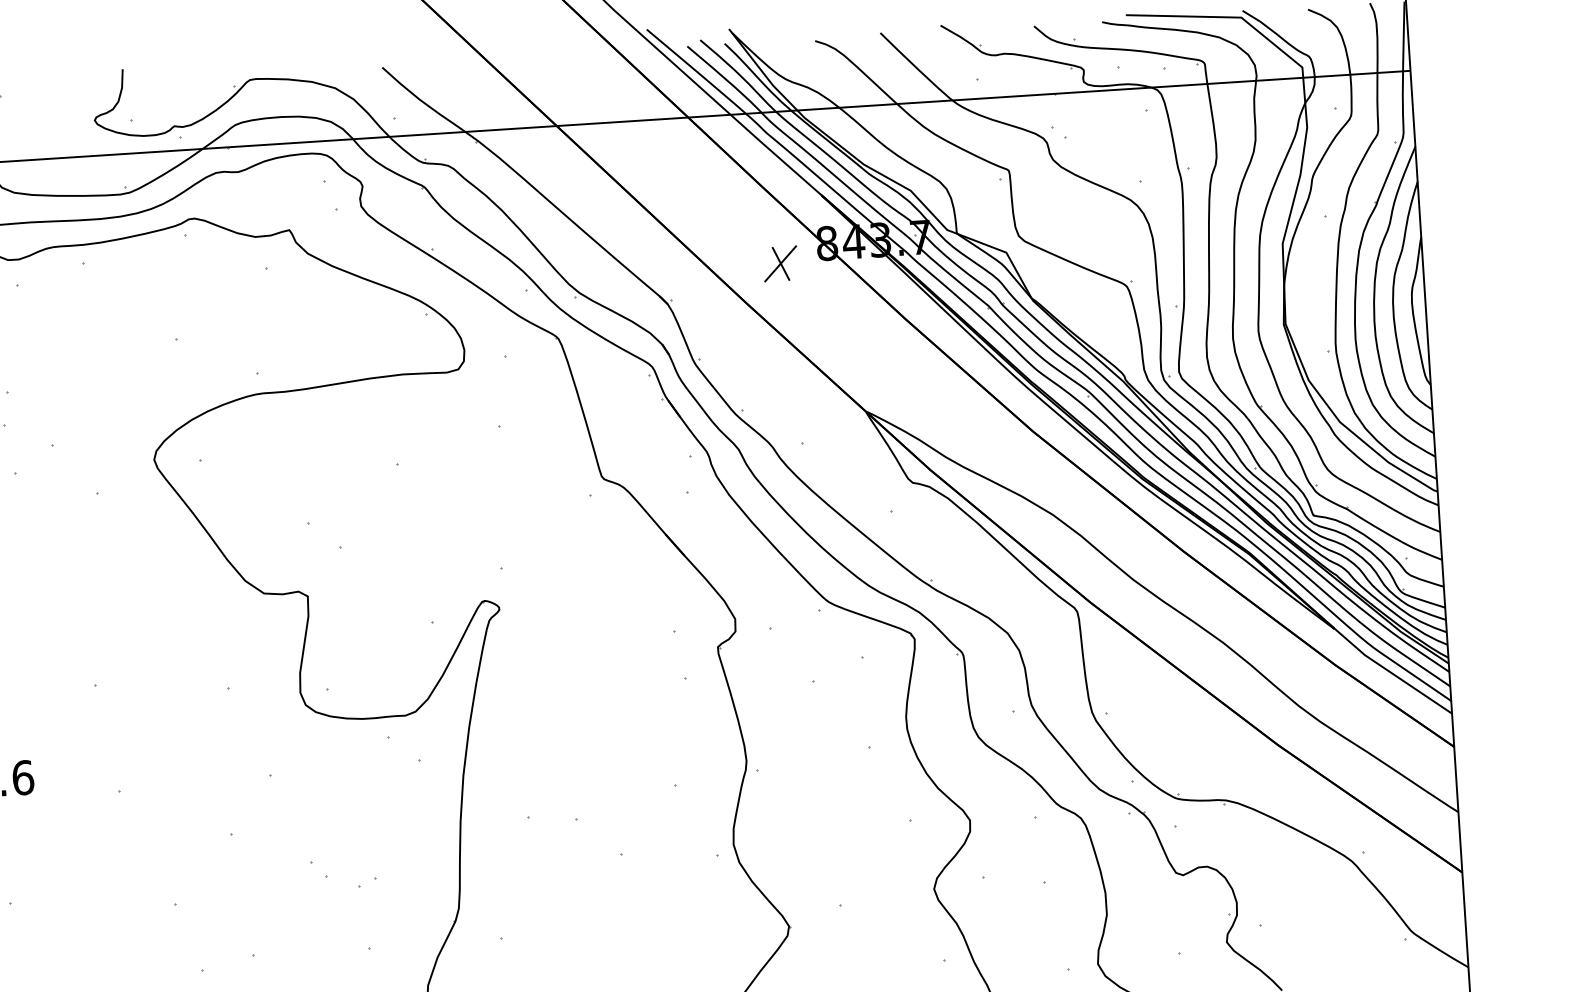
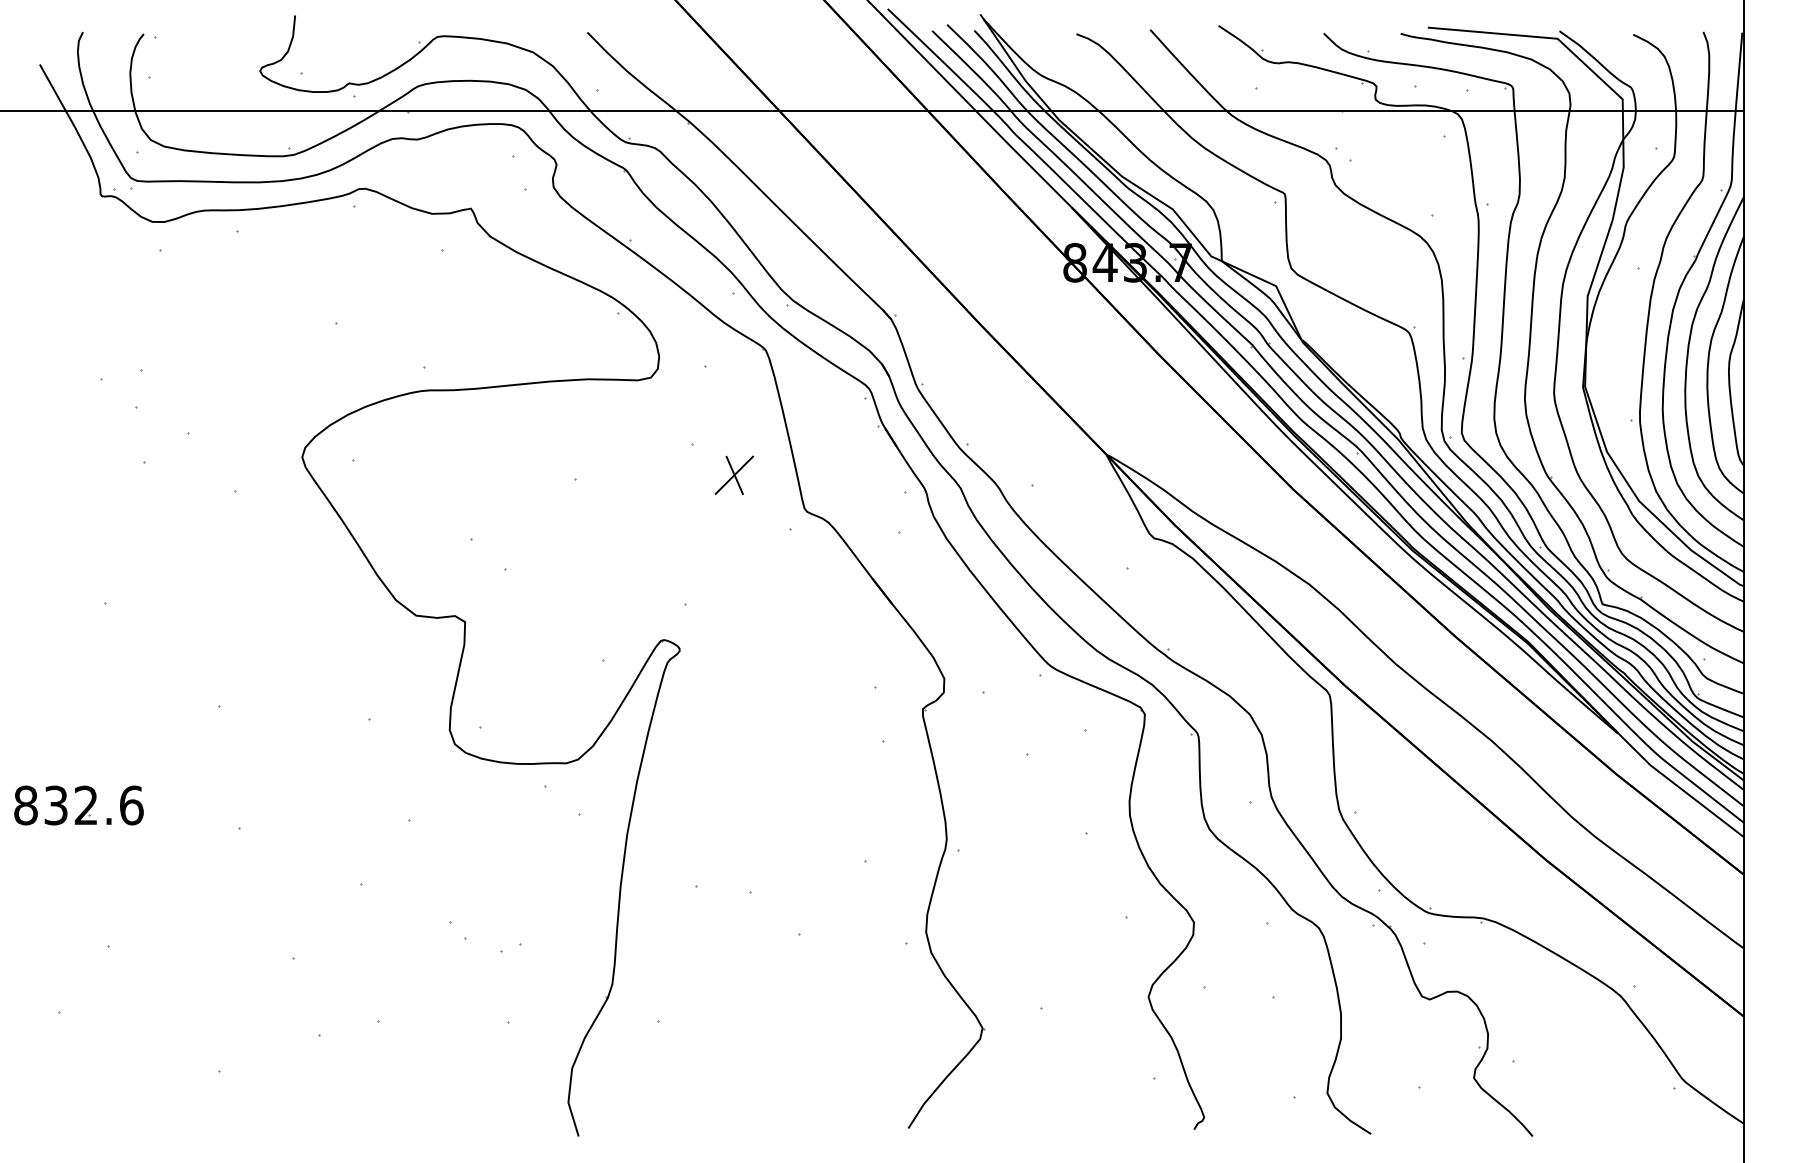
part: (779, 263) -> (733, 474), moved

